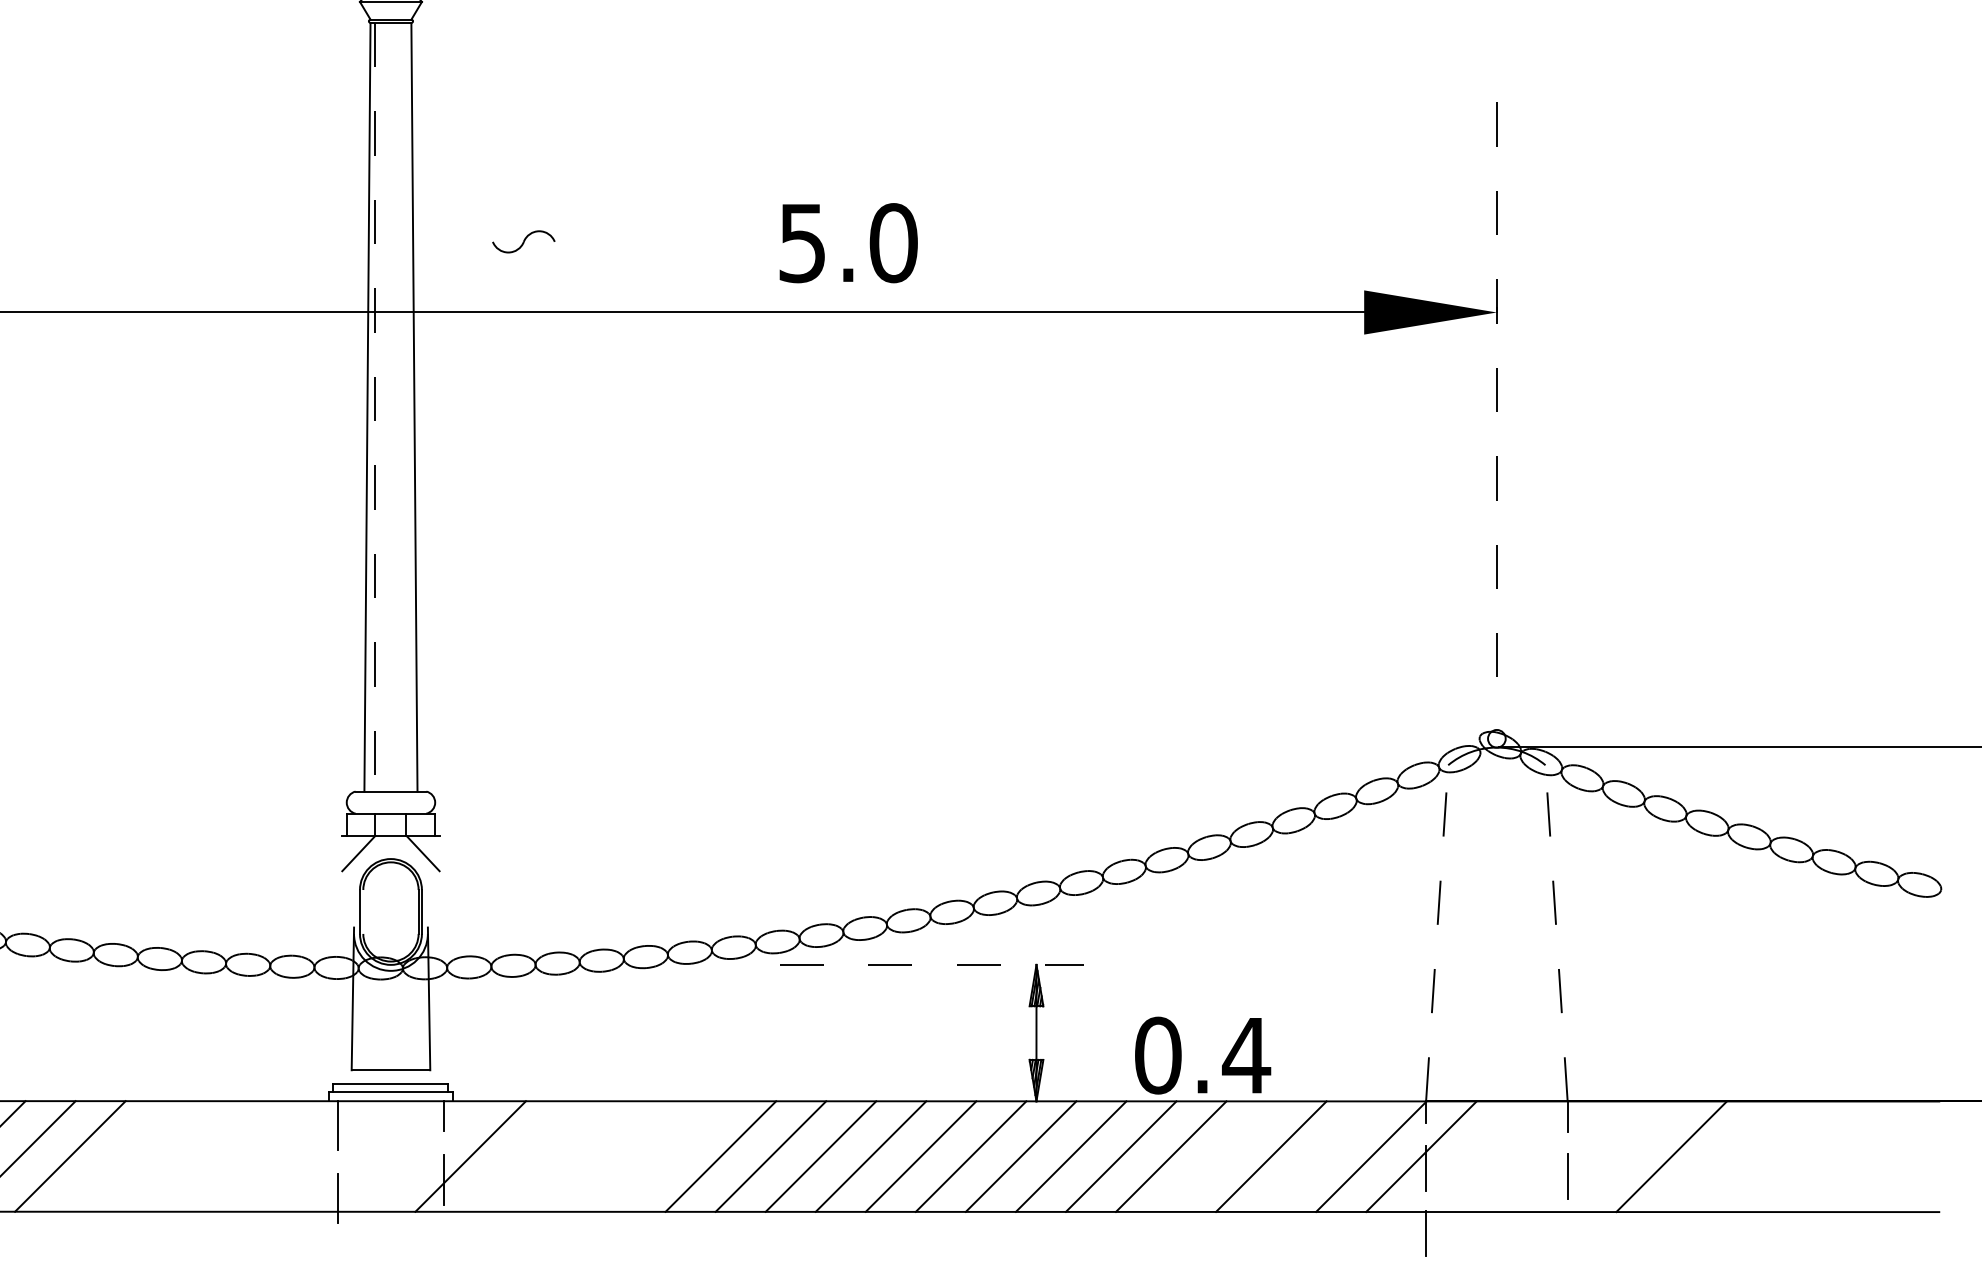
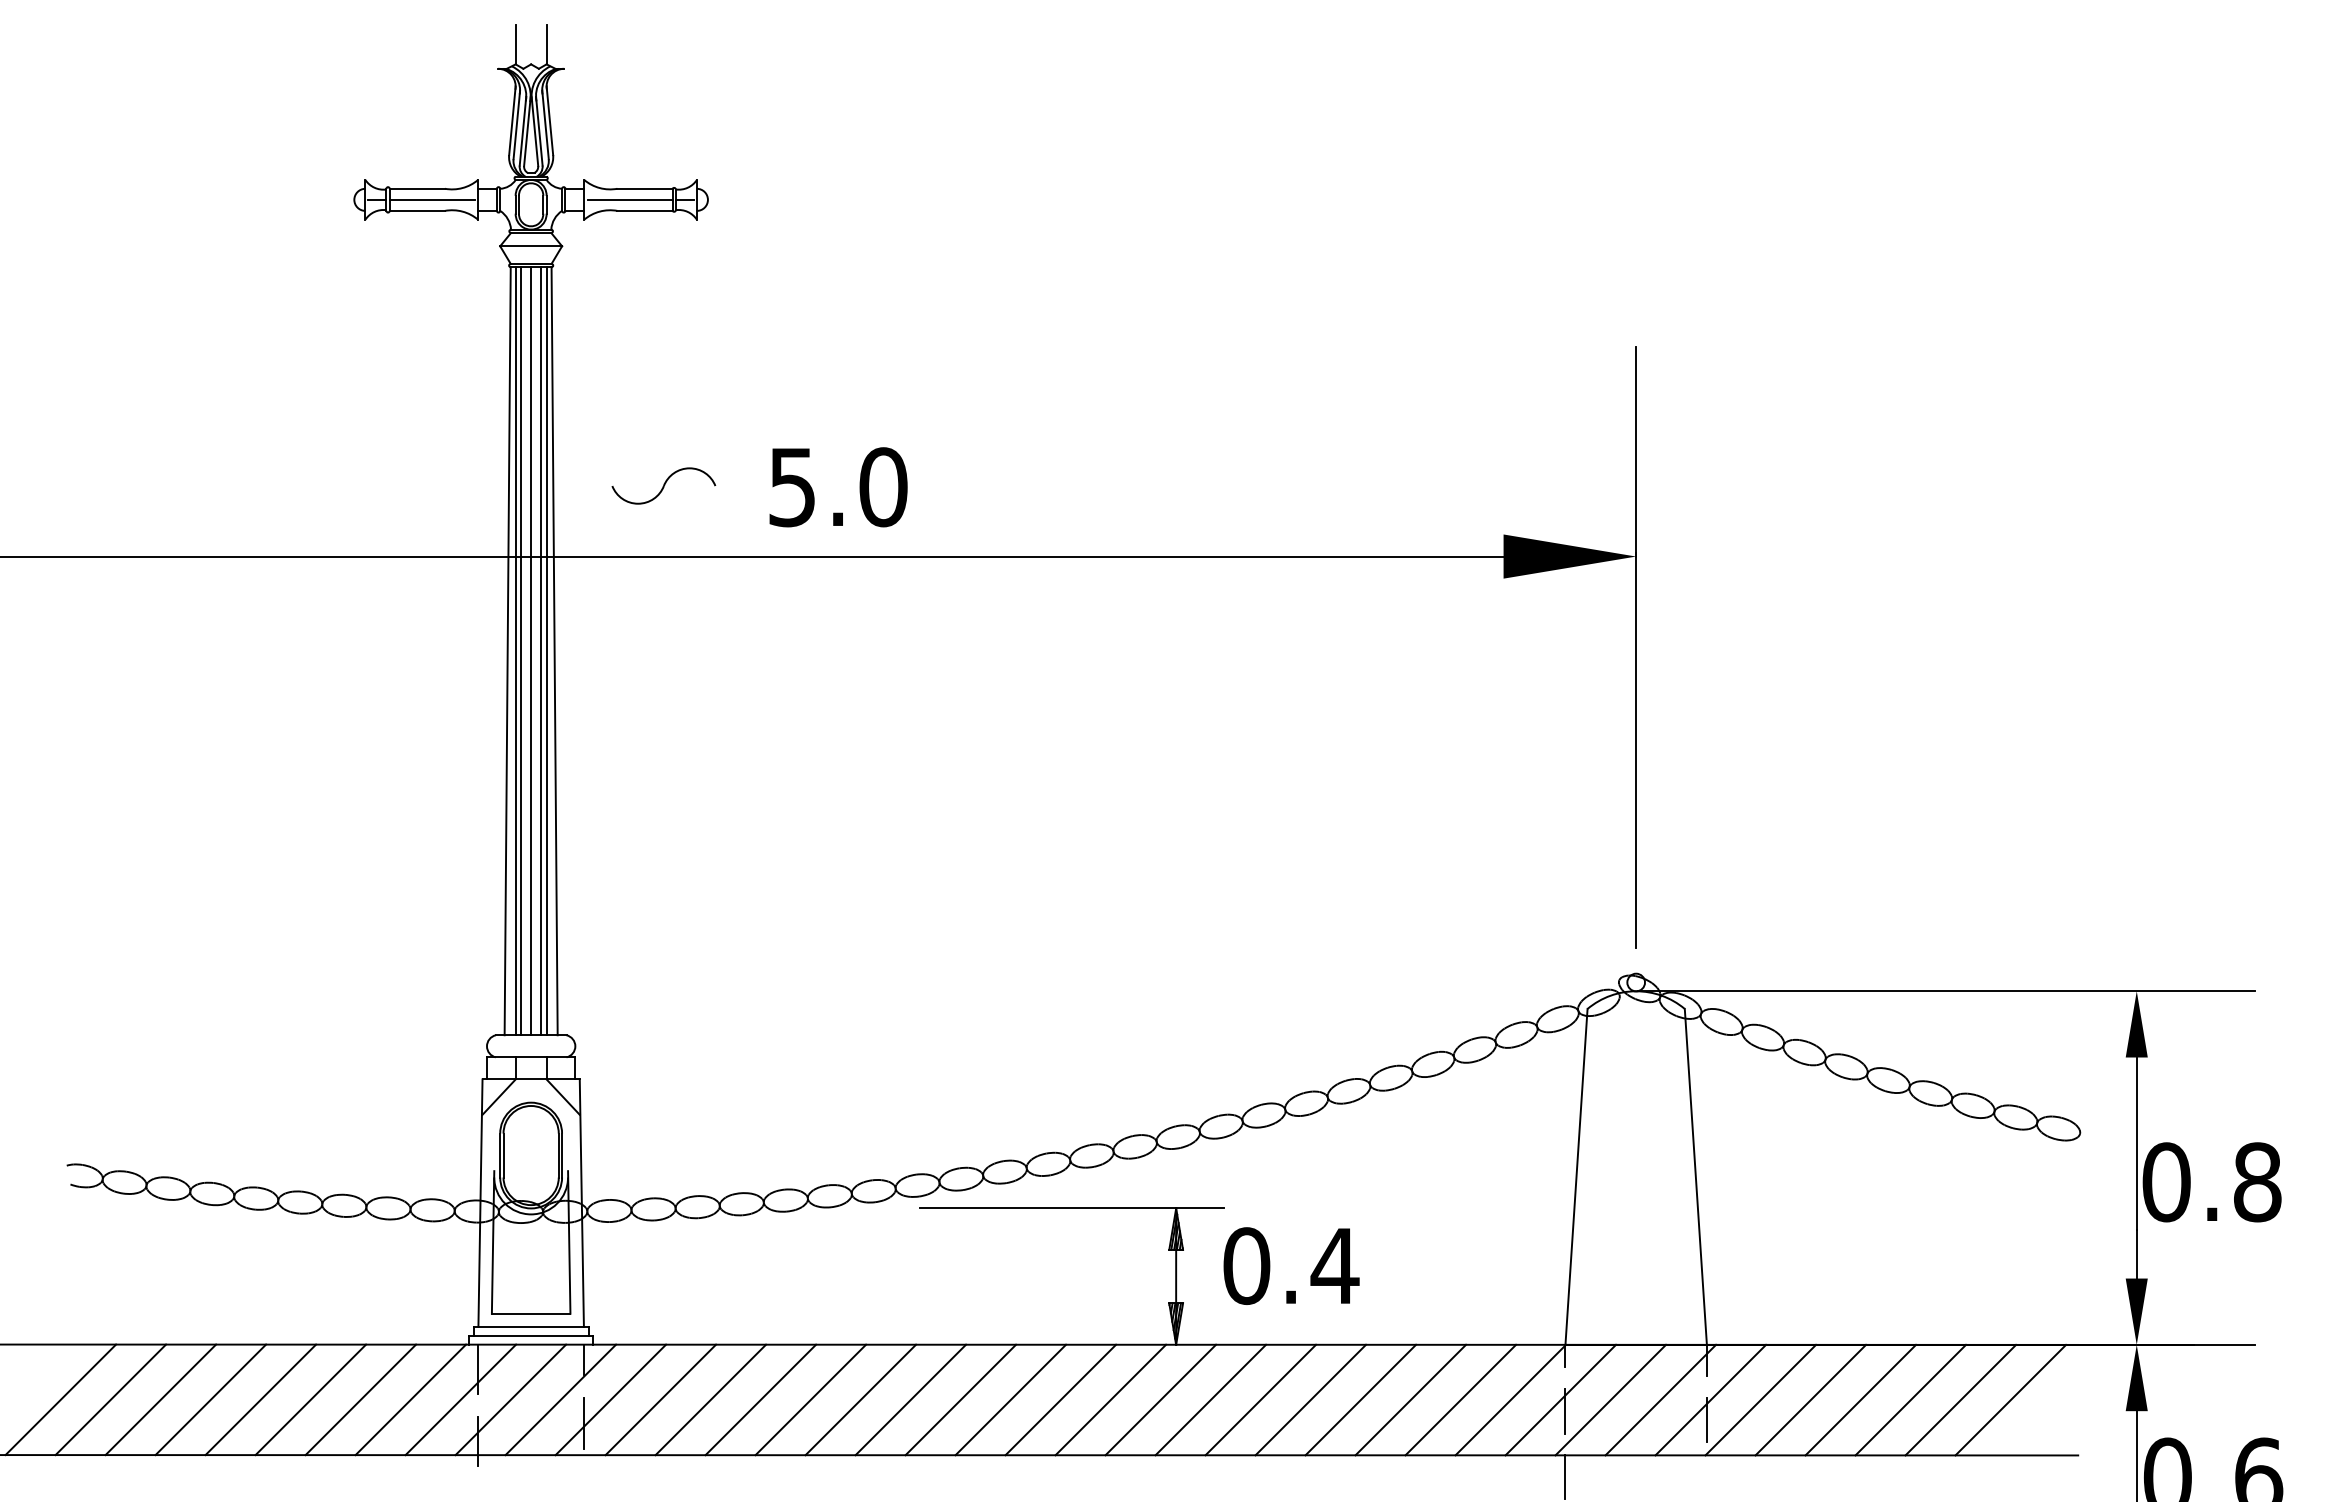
part: (523, 241) -> (663, 485), size x1.67
text: (848, 243) -> (838, 487), moved
line: (1497, 403) -> (1636, 647), dashed -> solid
line: (375, 407) -> (515, 651), dashed -> solid
line: (381, 407) -> (521, 651), added
line: (391, 407) -> (531, 651), added
line: (401, 407) -> (541, 651), added
line: (406, 407) -> (546, 651), added
line: (363, 911) -> (503, 1155), added
line: (1437, 932) -> (1576, 1176), dashed -> solid
line: (1556, 932) -> (1695, 1176), dashed -> solid
line: (340, 958) -> (480, 1202), added
line: (441, 958) -> (581, 1202), added
line: (932, 964) -> (1072, 1208), dashed -> solid
text: (1202, 1055) -> (1291, 1265), moved
line: (120, 1156) -> (260, 1399), added
line: (170, 1156) -> (310, 1399), added
line: (220, 1156) -> (360, 1399), added
line: (270, 1156) -> (410, 1399), added
line: (320, 1156) -> (460, 1399), added
line: (370, 1156) -> (510, 1399), added
line: (420, 1156) -> (560, 1399), added
line: (520, 1156) -> (660, 1399), added
line: (570, 1156) -> (710, 1399), added
line: (620, 1156) -> (760, 1399), added
line: (670, 1156) -> (810, 1399), added
line: (1220, 1156) -> (1360, 1399), added
line: (1321, 1156) -> (1460, 1399), added
line: (1471, 1156) -> (1610, 1399), added
line: (1521, 1156) -> (1660, 1399), added
line: (1571, 1156) -> (1710, 1399), added
line: (1621, 1156) -> (1760, 1399), added
line: (1721, 1156) -> (1860, 1399), added
line: (1771, 1156) -> (1910, 1399), added
line: (1821, 1156) -> (1960, 1399), added
line: (1871, 1156) -> (2010, 1399), added

